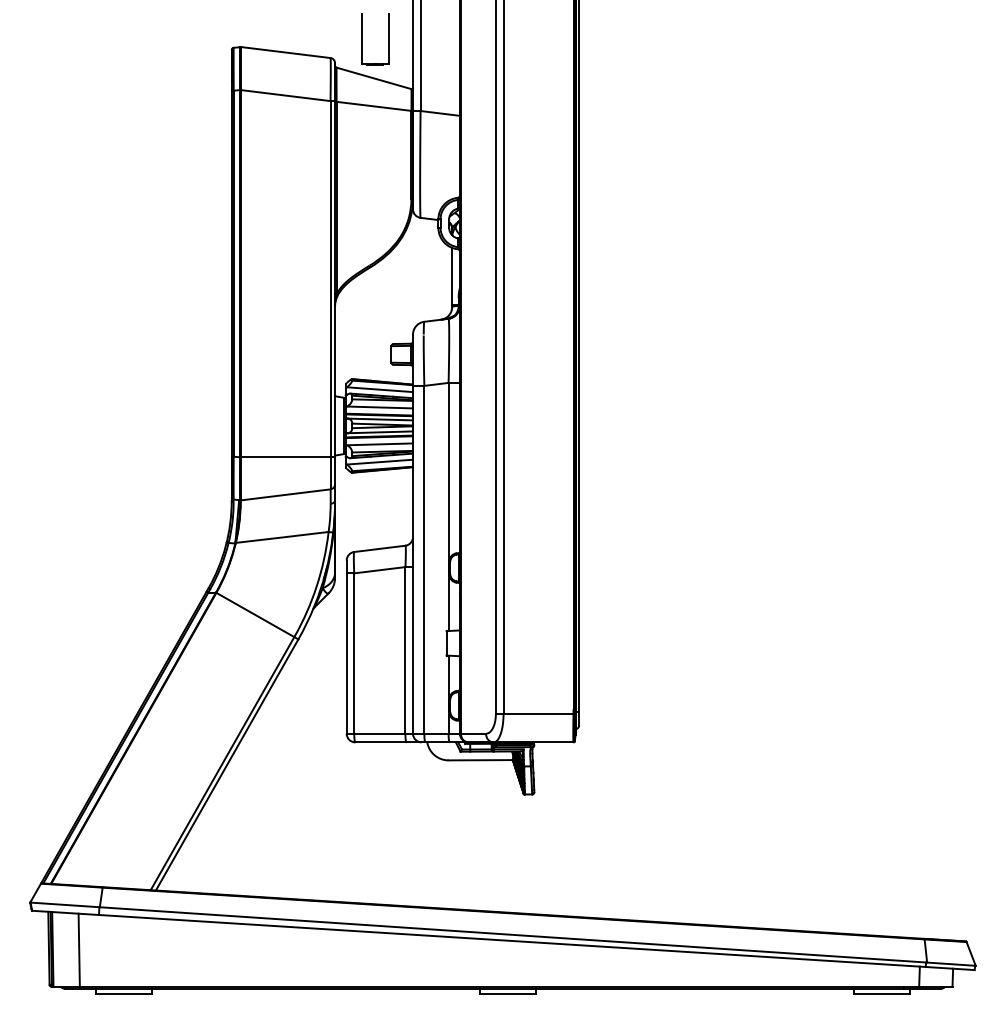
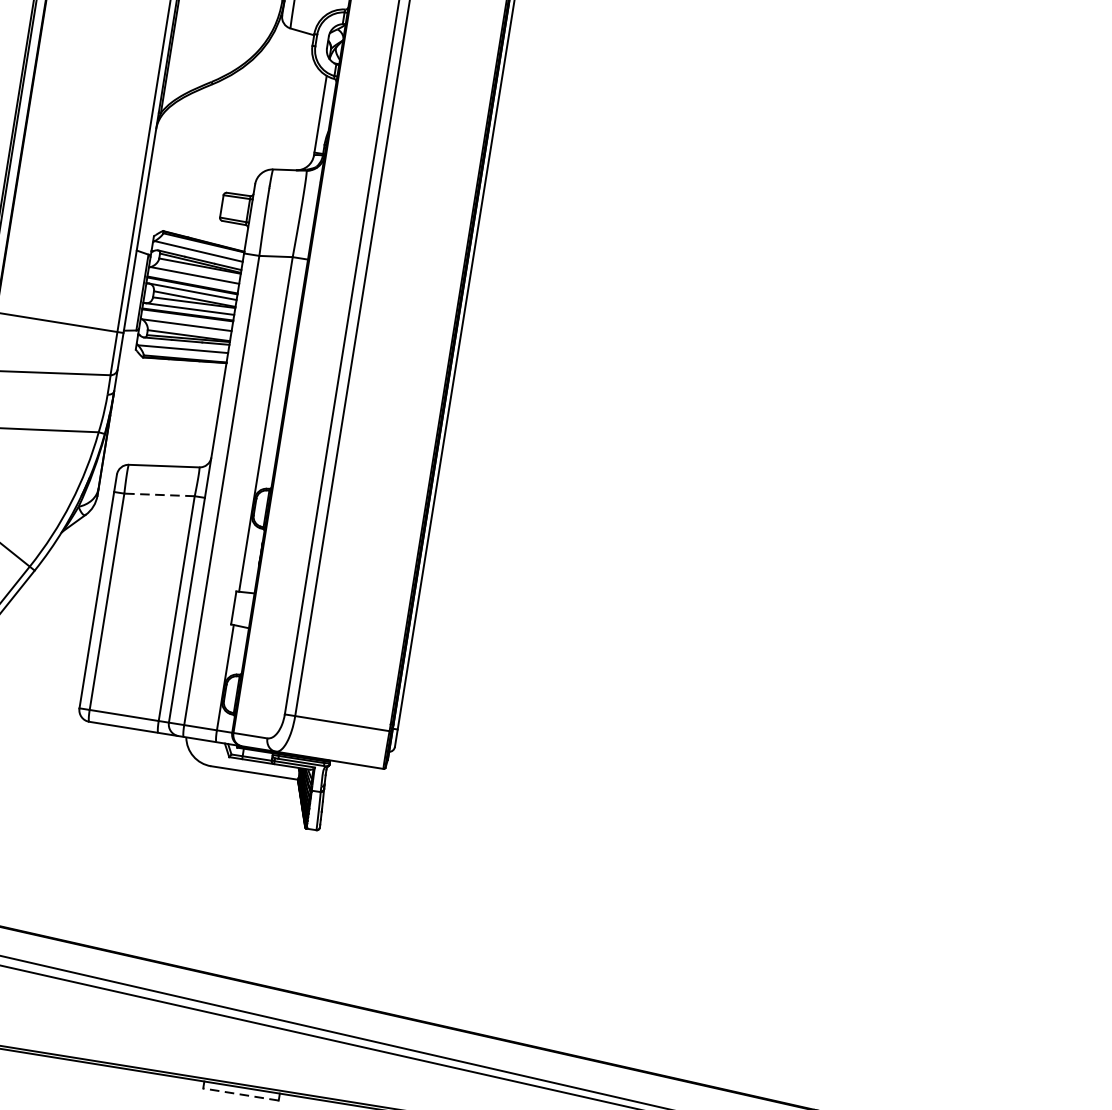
line: (379, 570) -> (159, 495), solid -> dashed
line: (508, 994) -> (241, 1094), solid -> dashed

